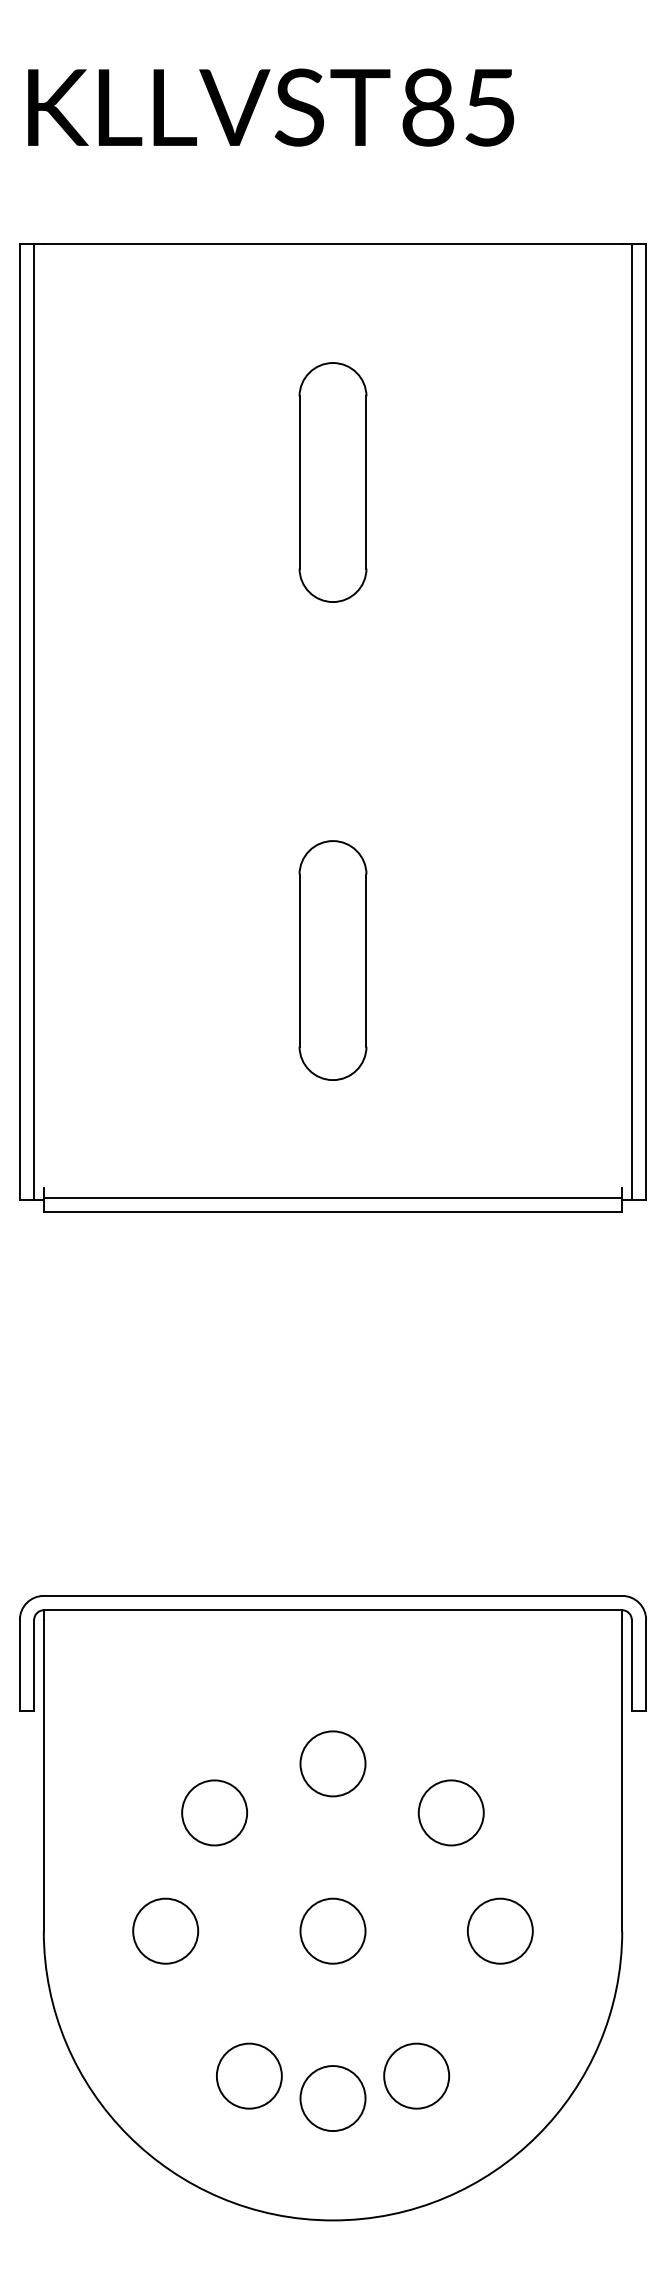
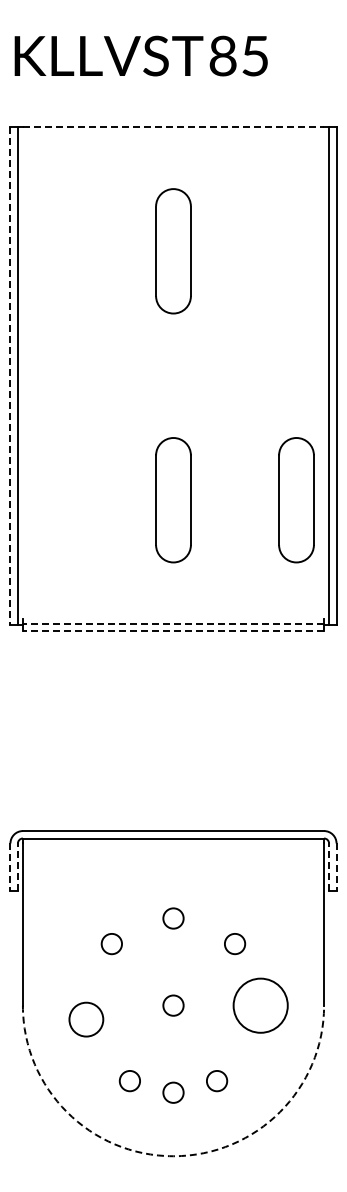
line: (333, 242) -> (173, 126), solid -> dashed
line: (19, 721) -> (10, 375), solid -> dashed
part: (569, 961) -> (296, 500), added
line: (333, 1197) -> (173, 623), solid -> dashed
line: (333, 1212) -> (173, 631), solid -> dashed
line: (19, 1665) -> (10, 867), solid -> dashed
line: (33, 1665) -> (17, 867), solid -> dashed
line: (632, 1665) -> (329, 867), solid -> dashed
line: (646, 1665) -> (336, 867), solid -> dashed
circle: (333, 1763) -> (173, 918), size x0.6
circle: (213, 1811) -> (111, 943), size x0.6
circle: (450, 1811) -> (234, 943), size x0.6
circle: (165, 1930) -> (86, 1019), moved
circle: (333, 1930) -> (173, 1005), size x0.6
circle: (500, 1930) -> (260, 1005), size x1.6
circle: (248, 2076) -> (129, 1081), size x0.6
circle: (415, 2076) -> (216, 1081), size x0.6
circle: (333, 2098) -> (173, 1092), size x0.6
arc: (333, 2220) -> (173, 1156), solid -> dashed

